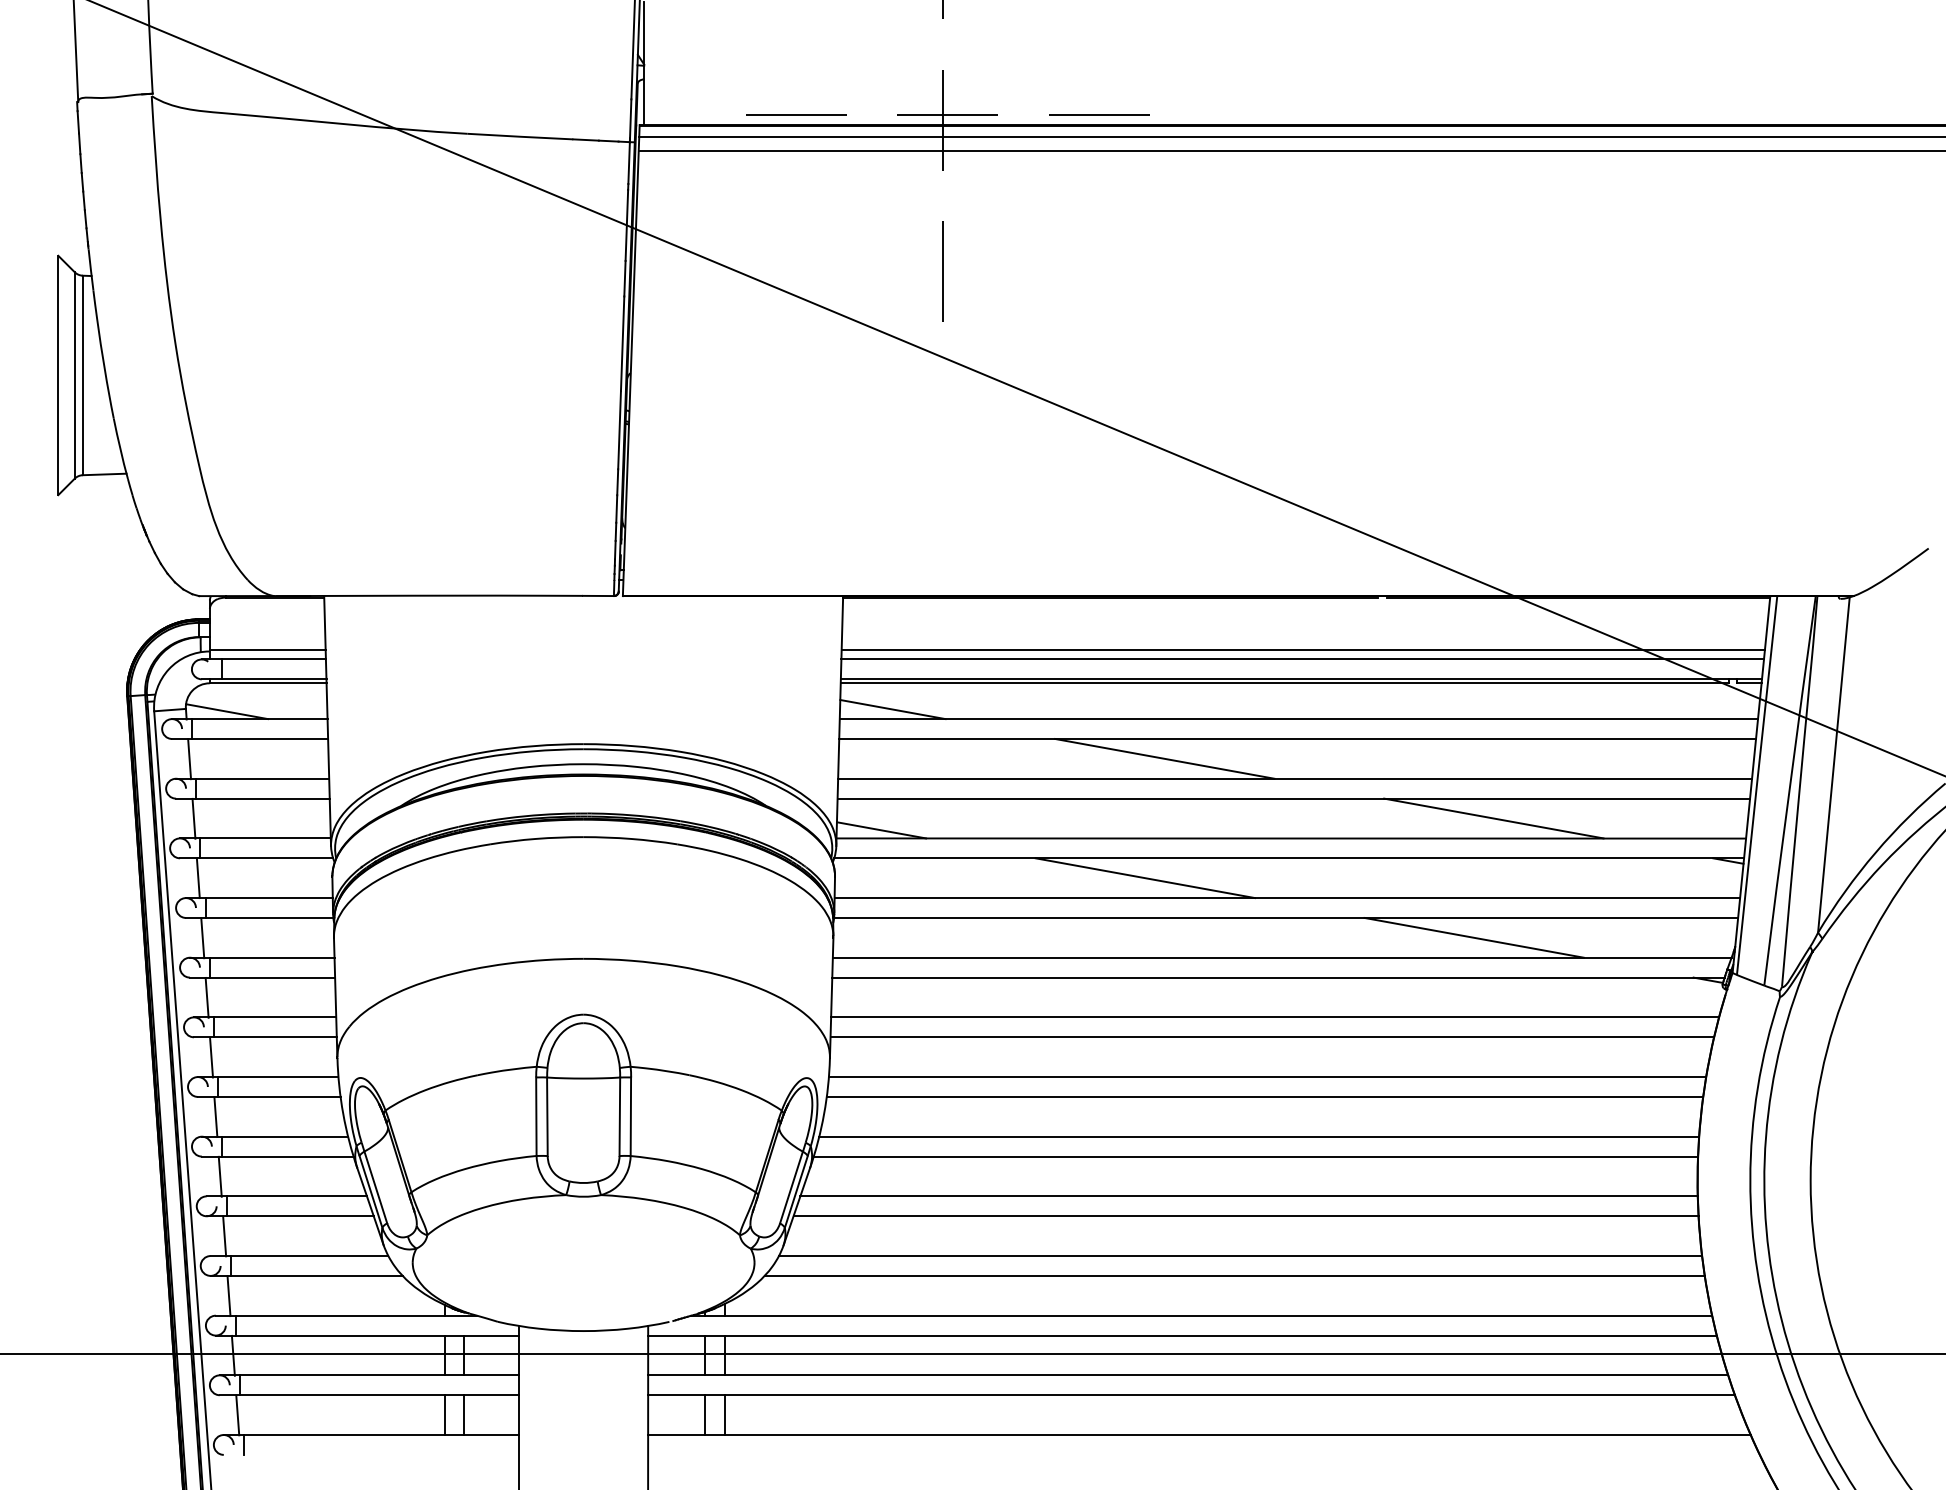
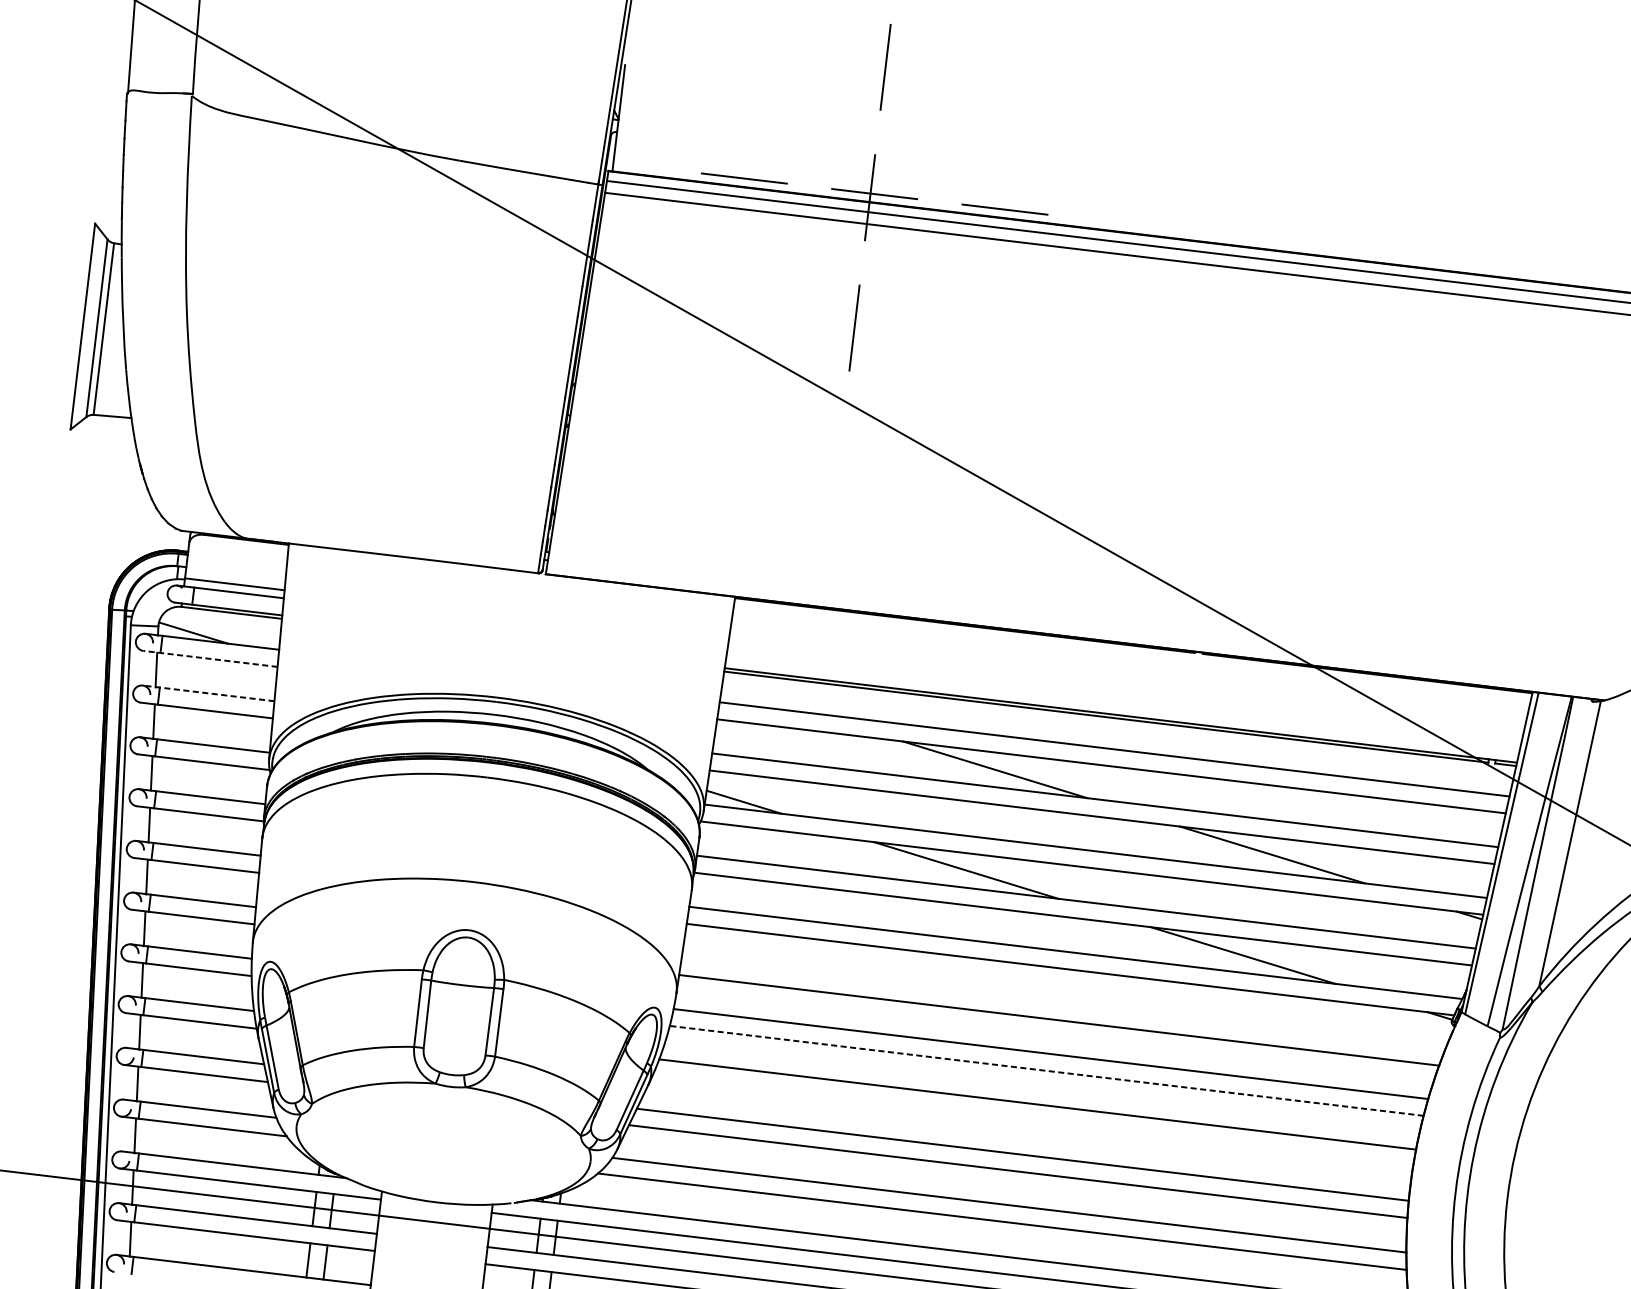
line: (1302, 650) -> (1124, 690), removed
line: (1302, 659) -> (1123, 698), removed
line: (892, 709) -> (766, 699), removed
line: (249, 738) -> (210, 658), solid -> dashed
line: (252, 778) -> (208, 693), solid -> dashed
line: (1275, 1017) -> (1063, 1003), removed
line: (1264, 1096) -> (1046, 1070), solid -> dashed
line: (1255, 1156) -> (1032, 1121), removed

